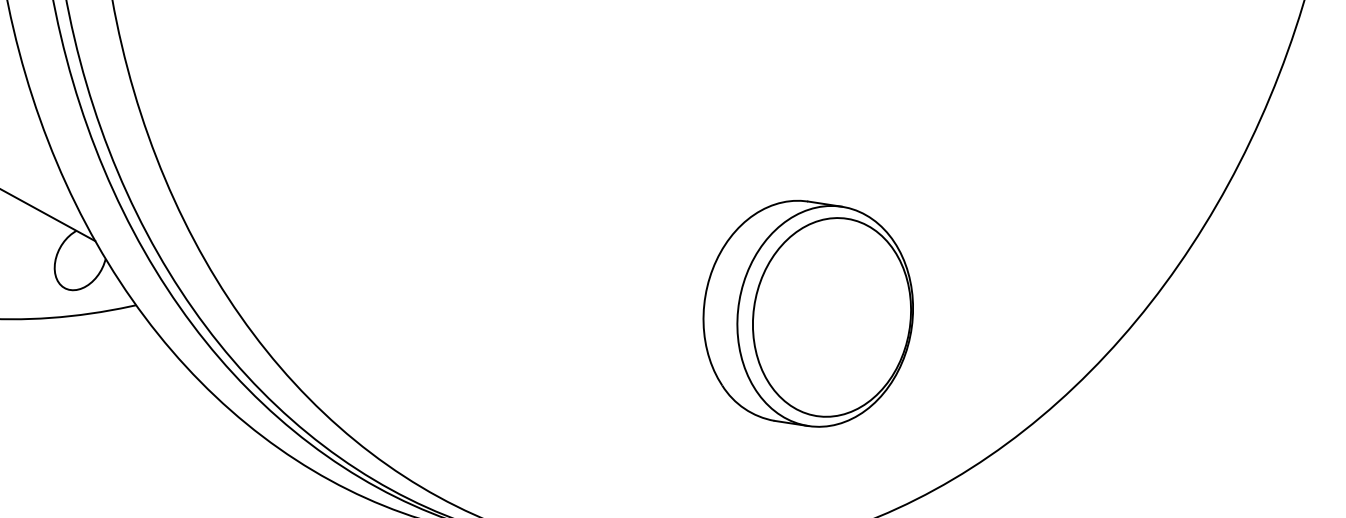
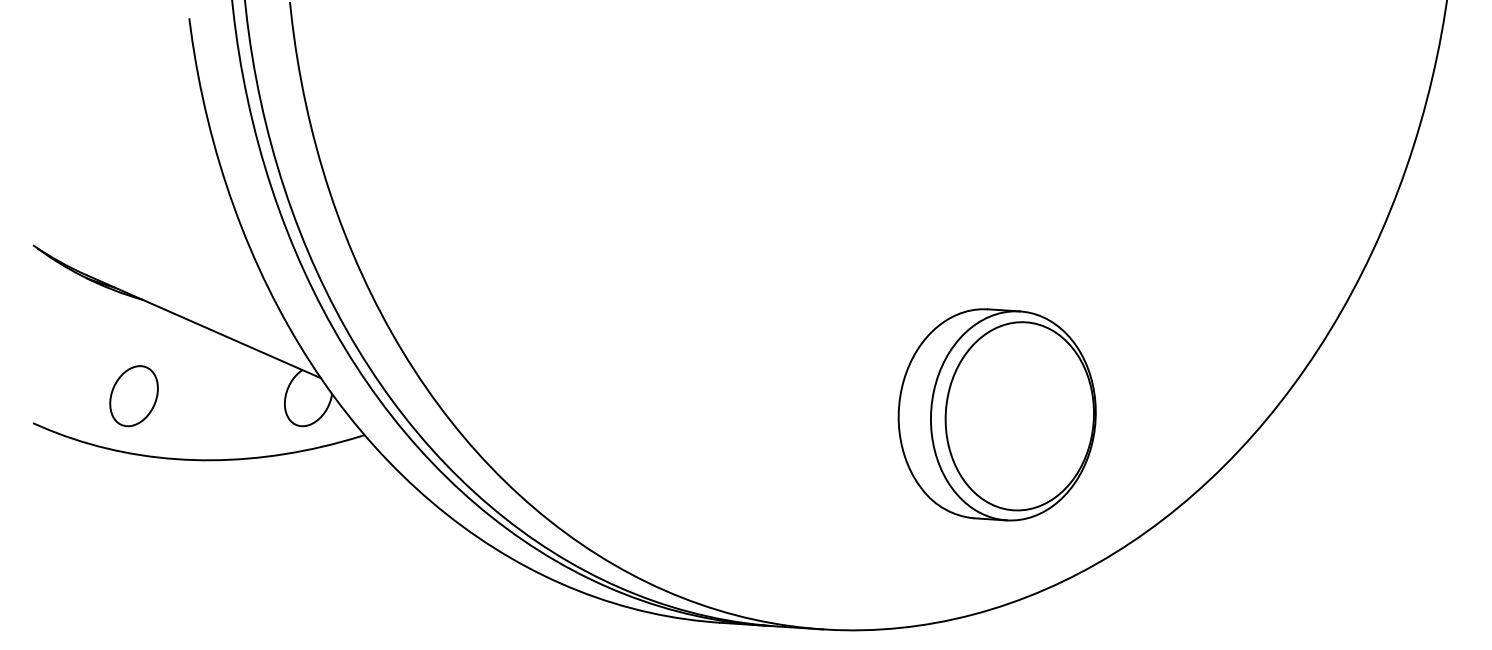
part: (807, 313) -> (996, 414), moved

